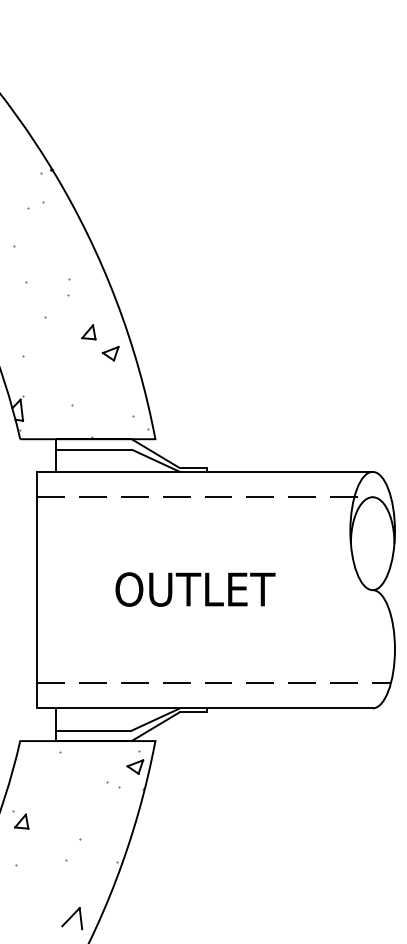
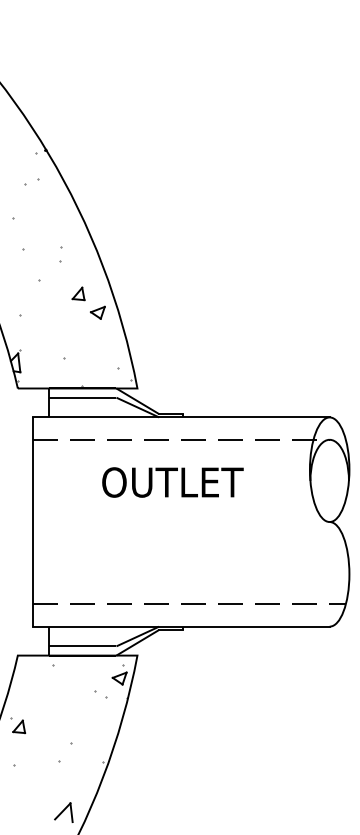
text: (195, 589) -> (172, 482), moved

